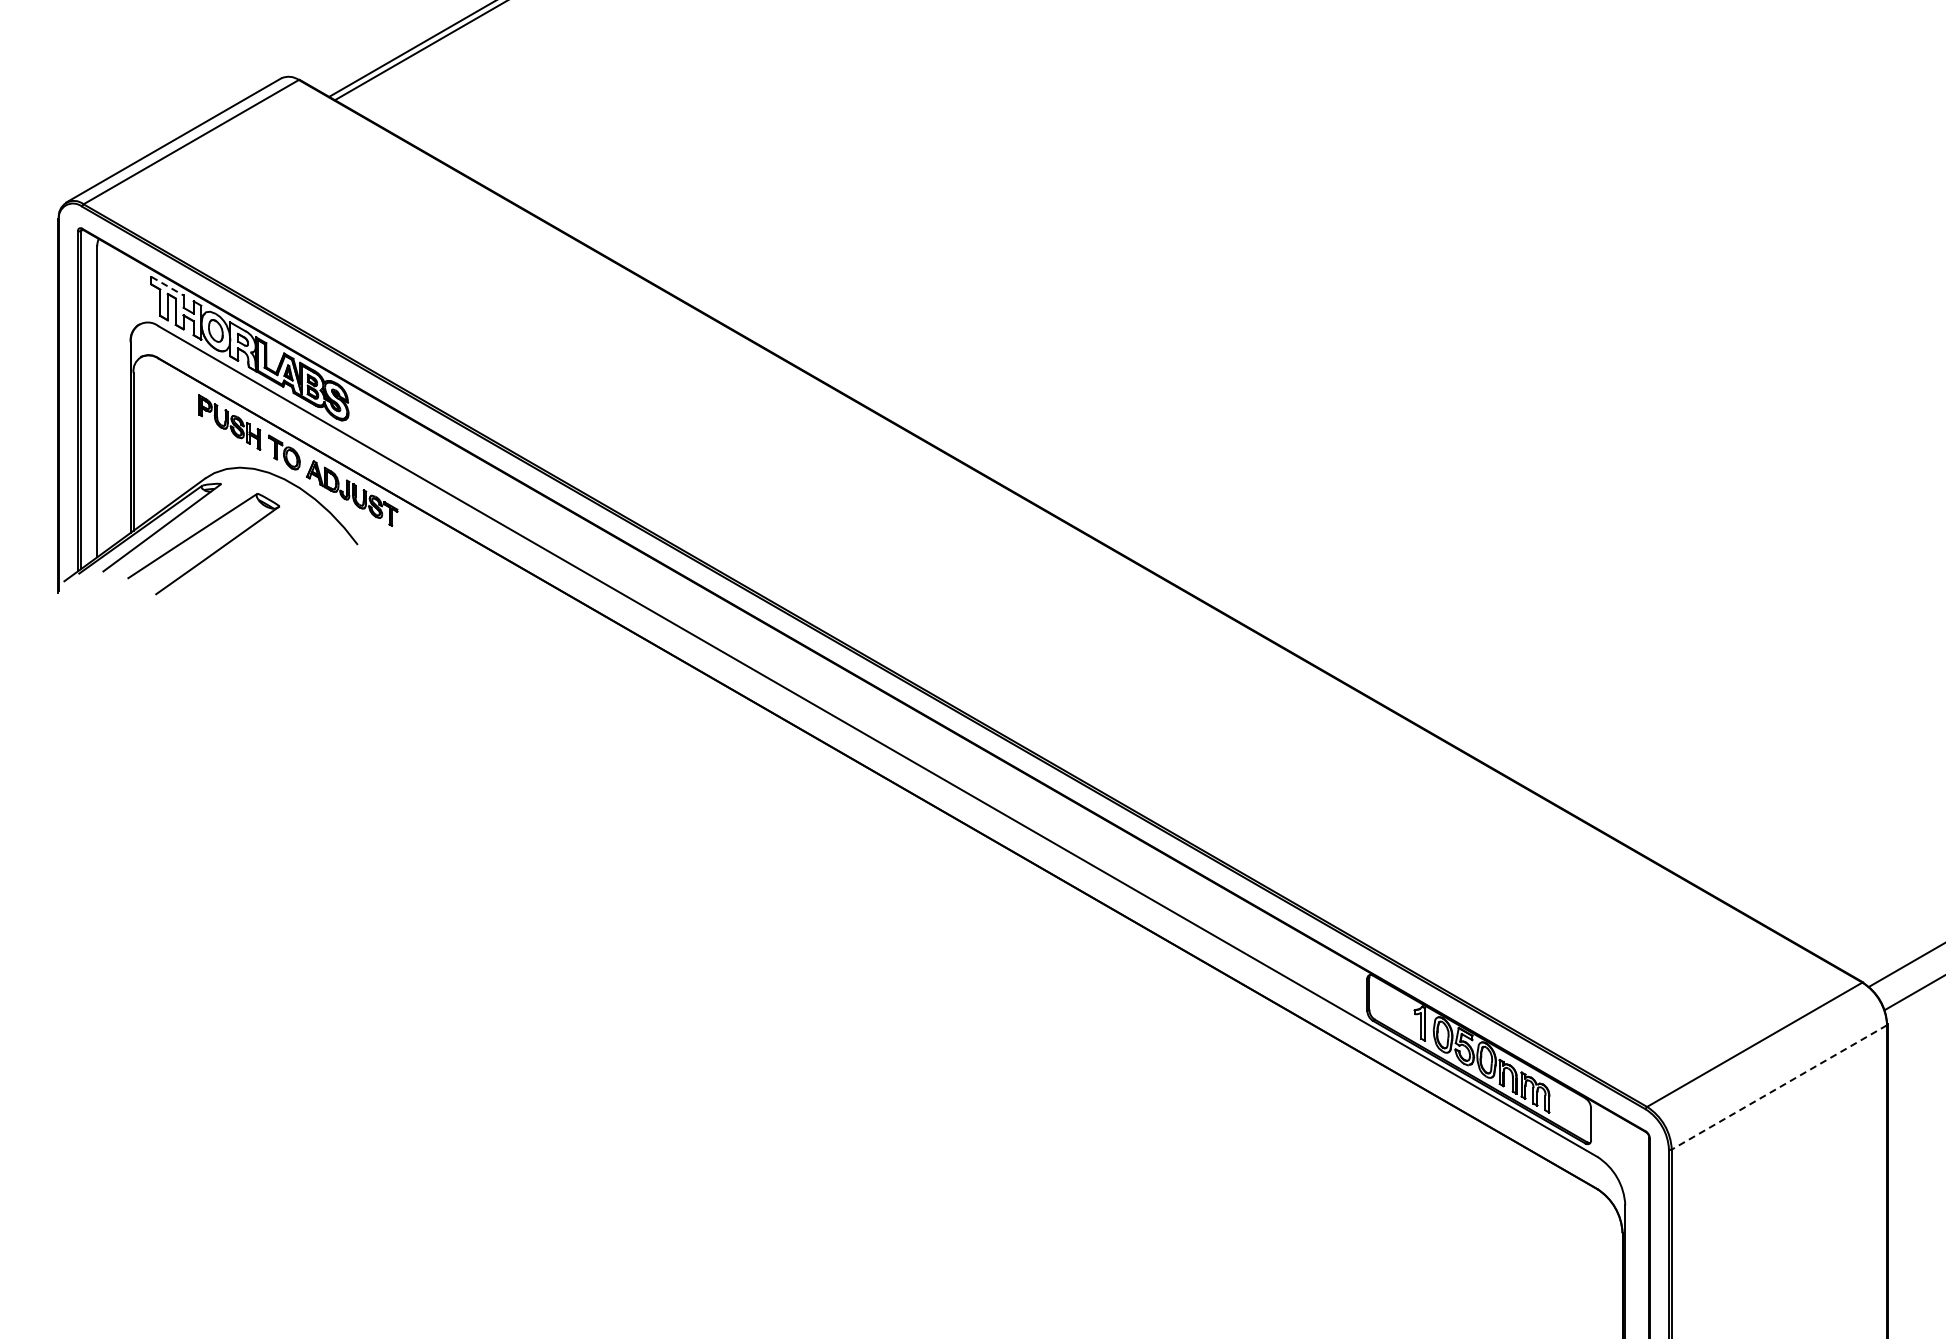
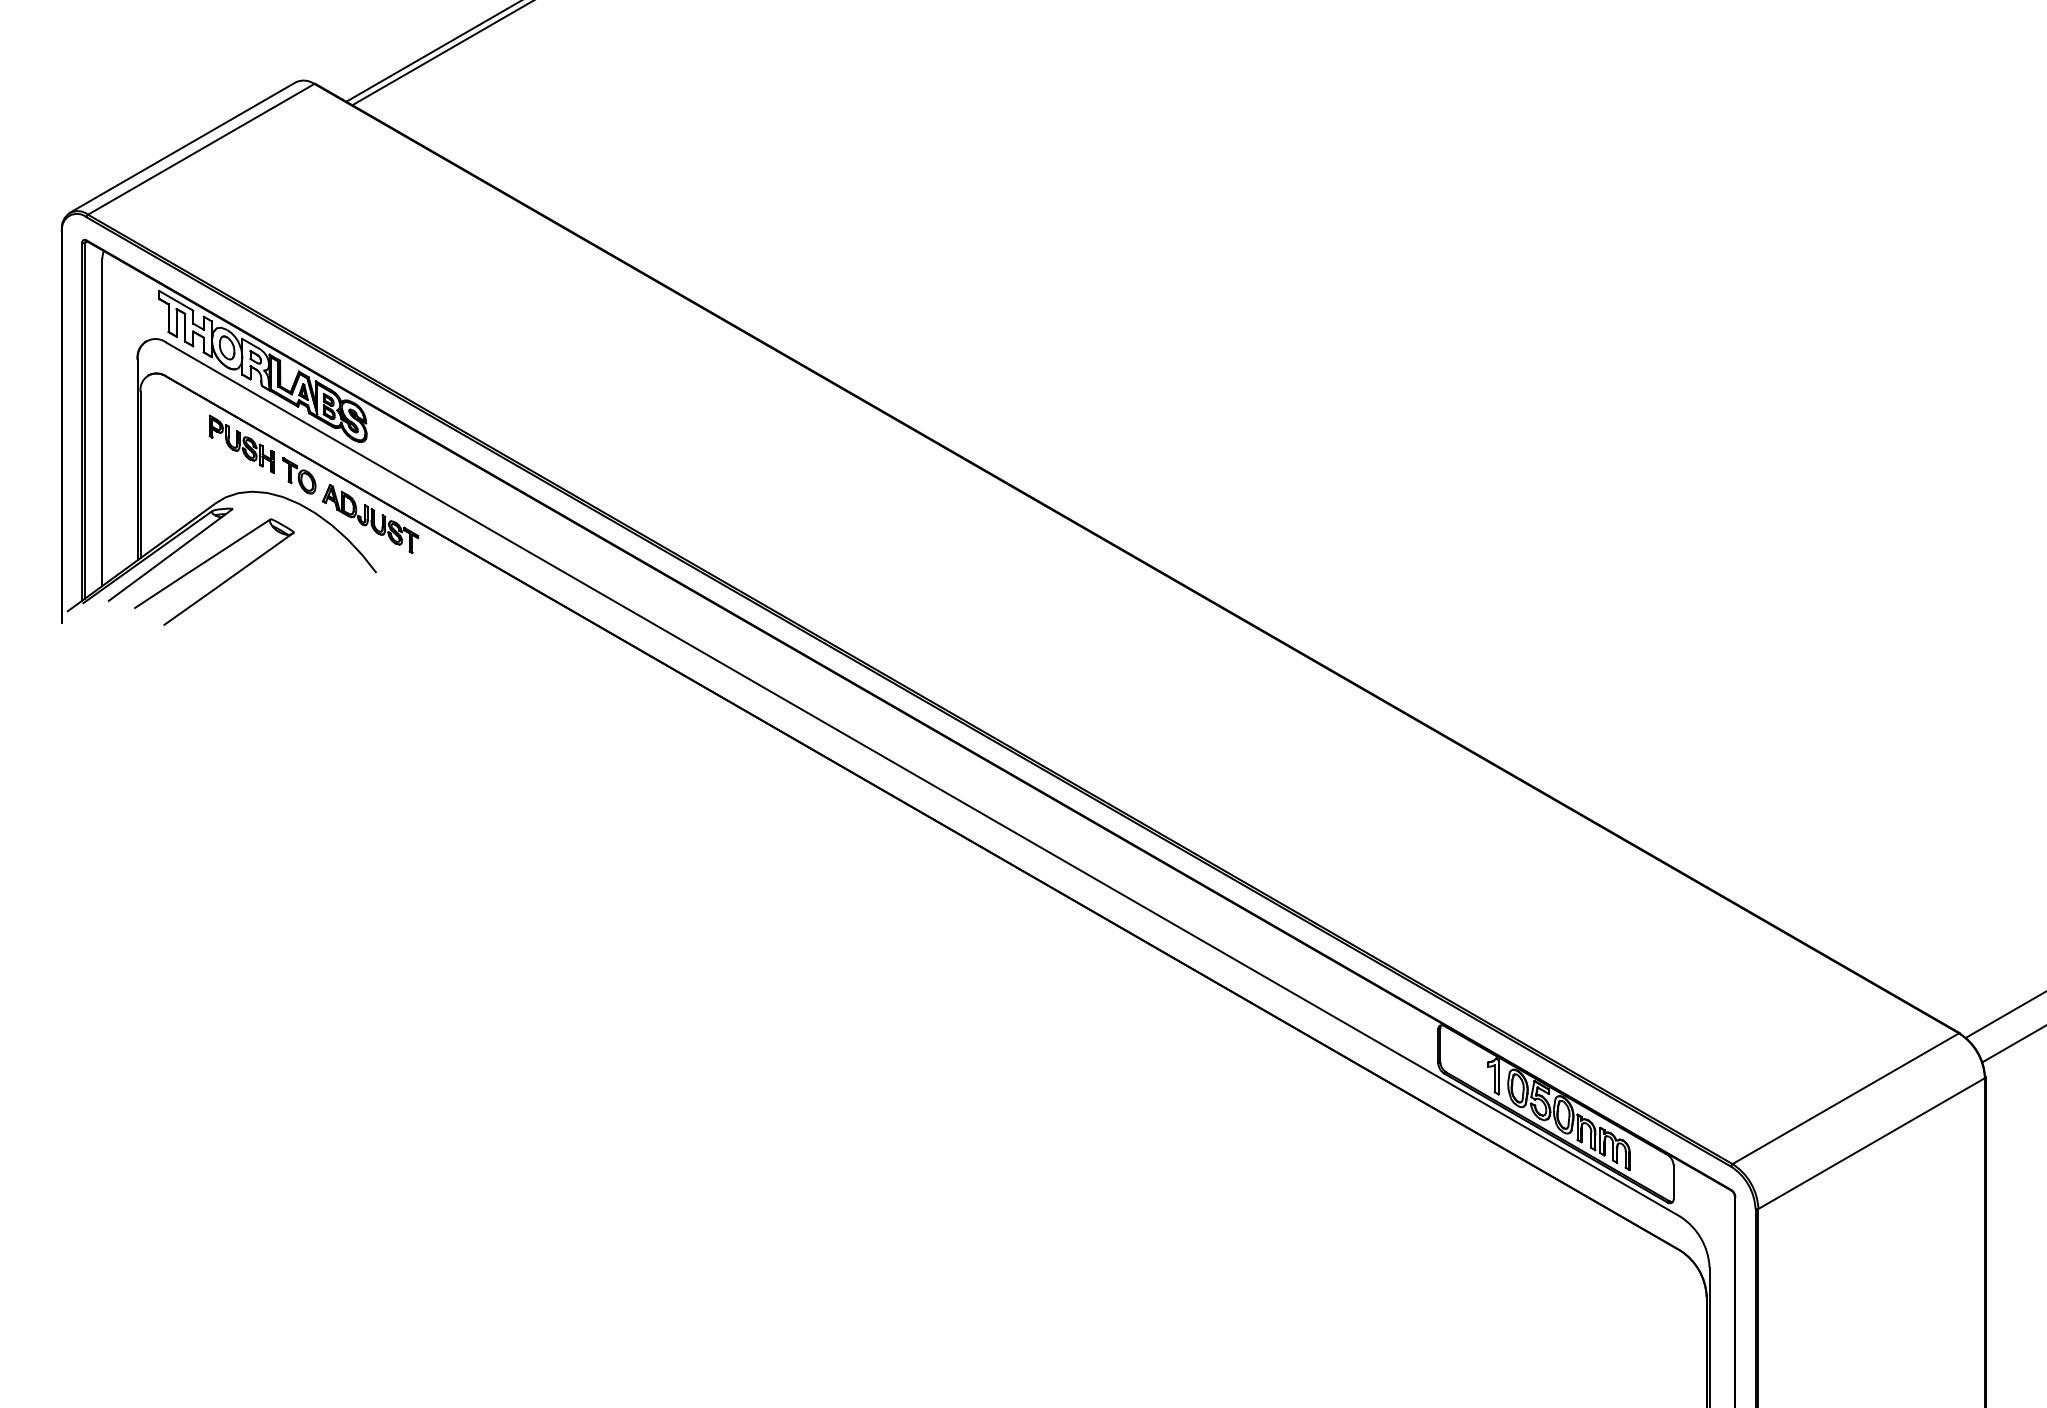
line: (167, 286) -> (176, 301), dashed -> solid
line: (1778, 1087) -> (1870, 1143), dashed -> solid

